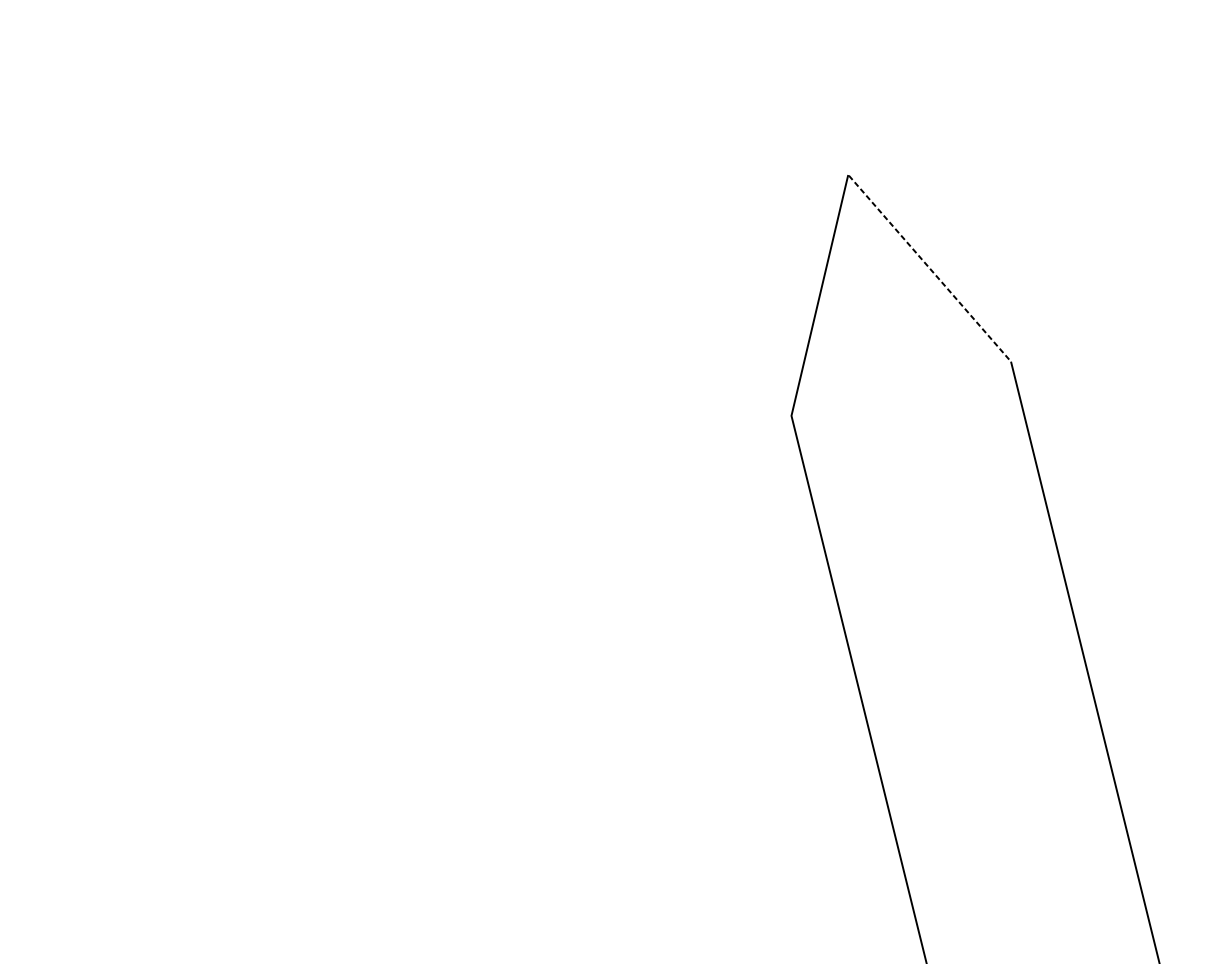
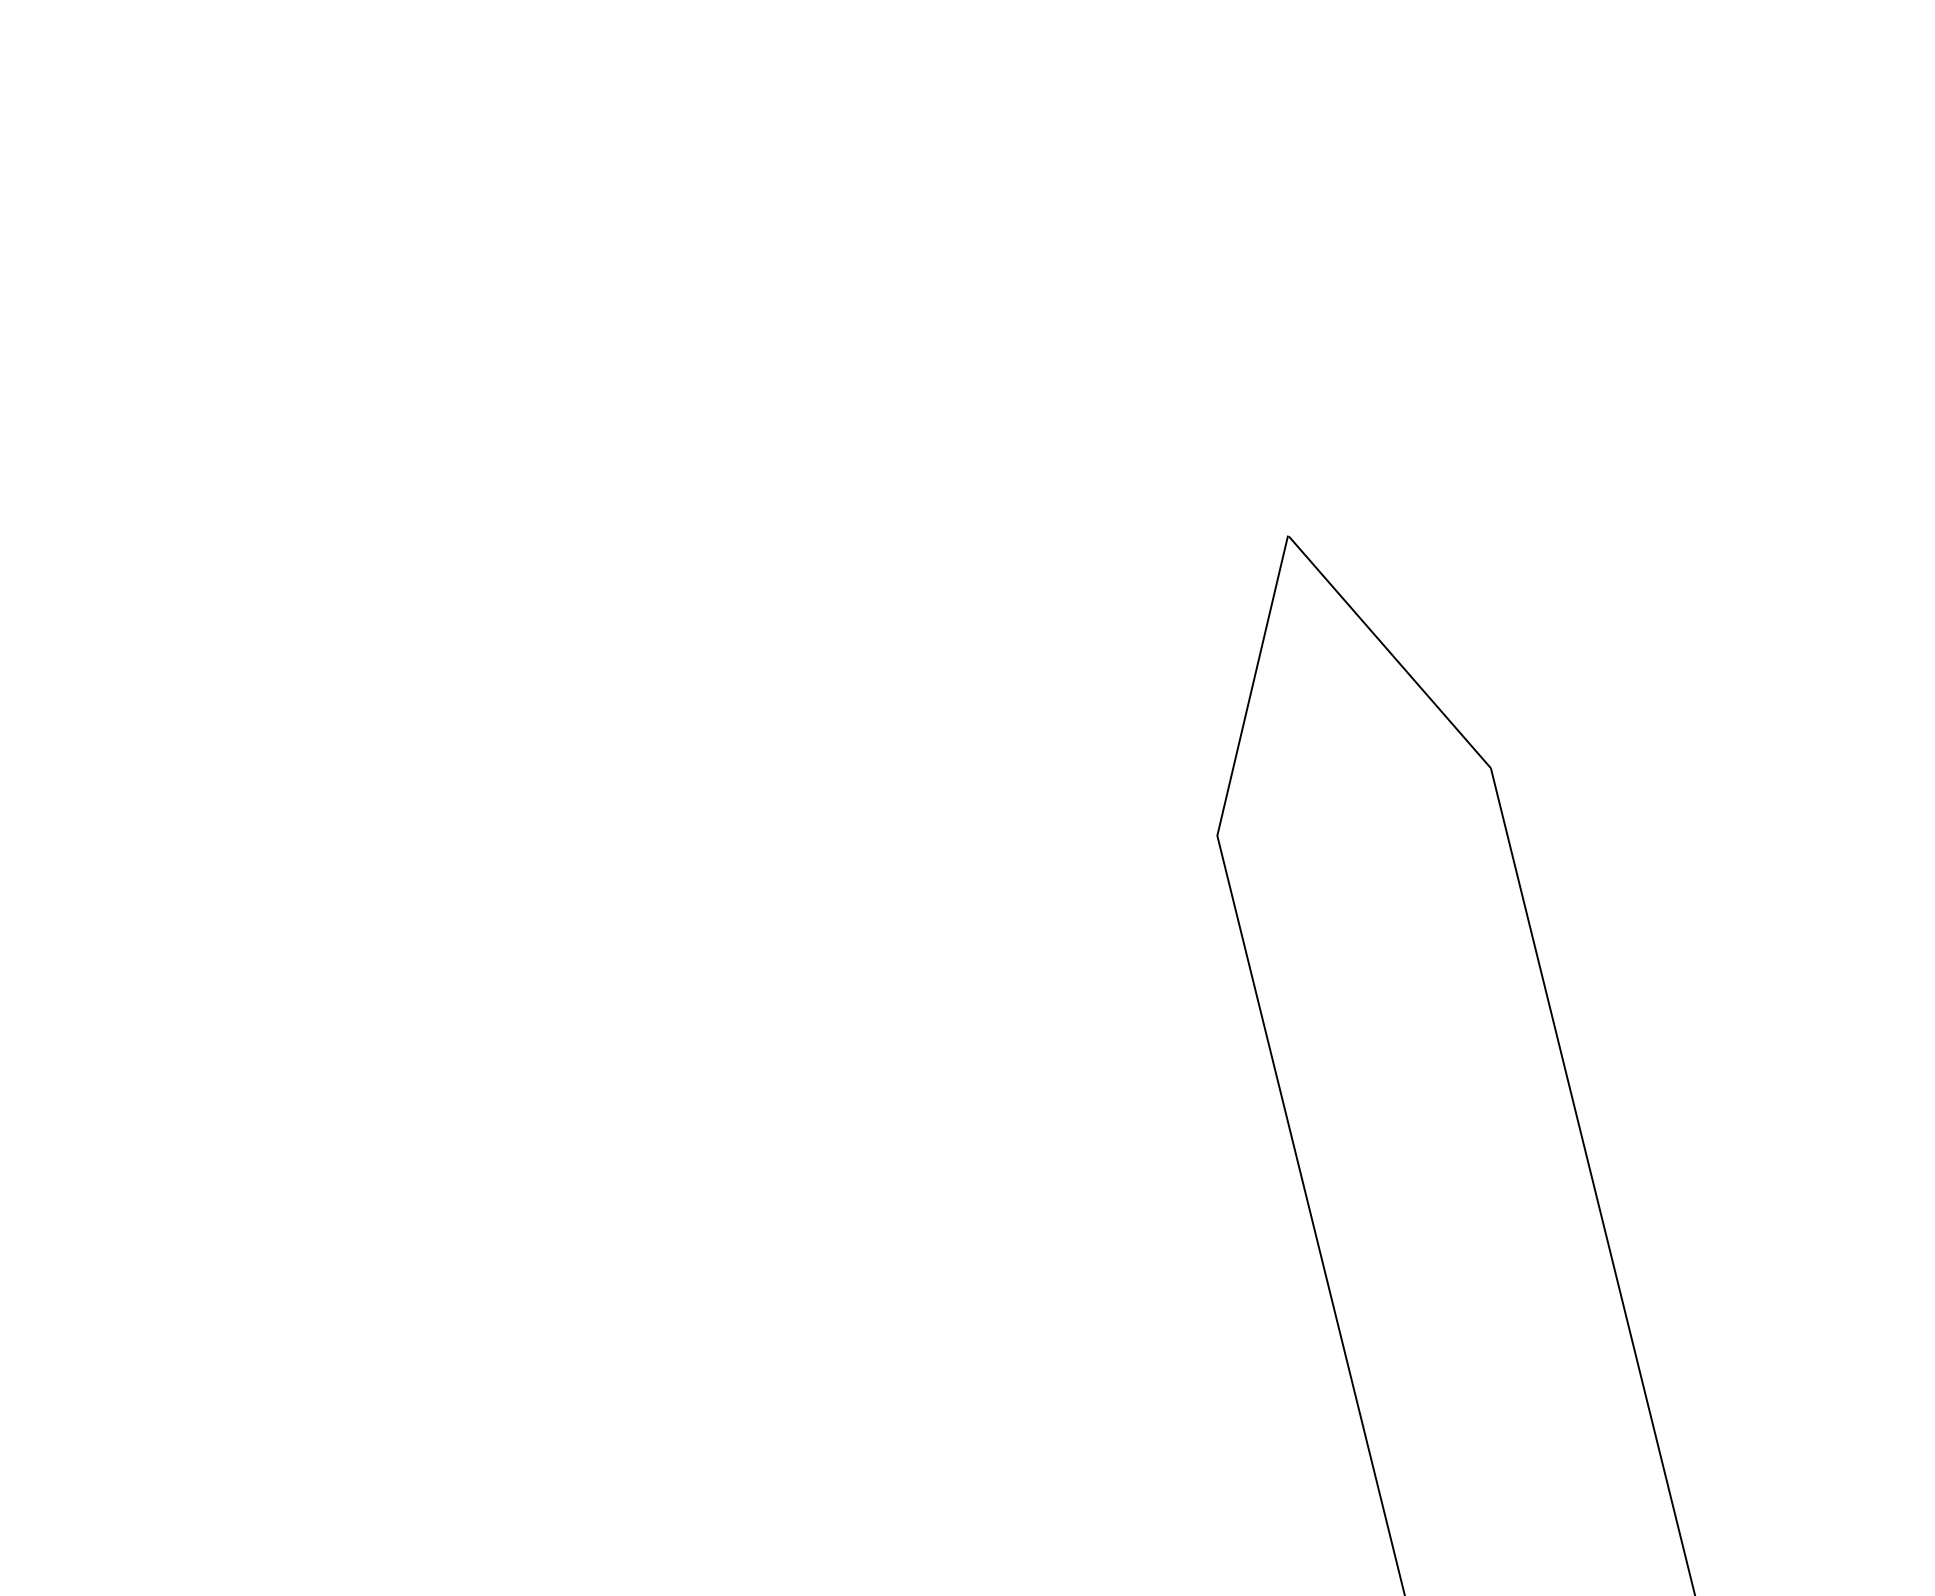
line: (929, 268) -> (1389, 652), dashed -> solid

